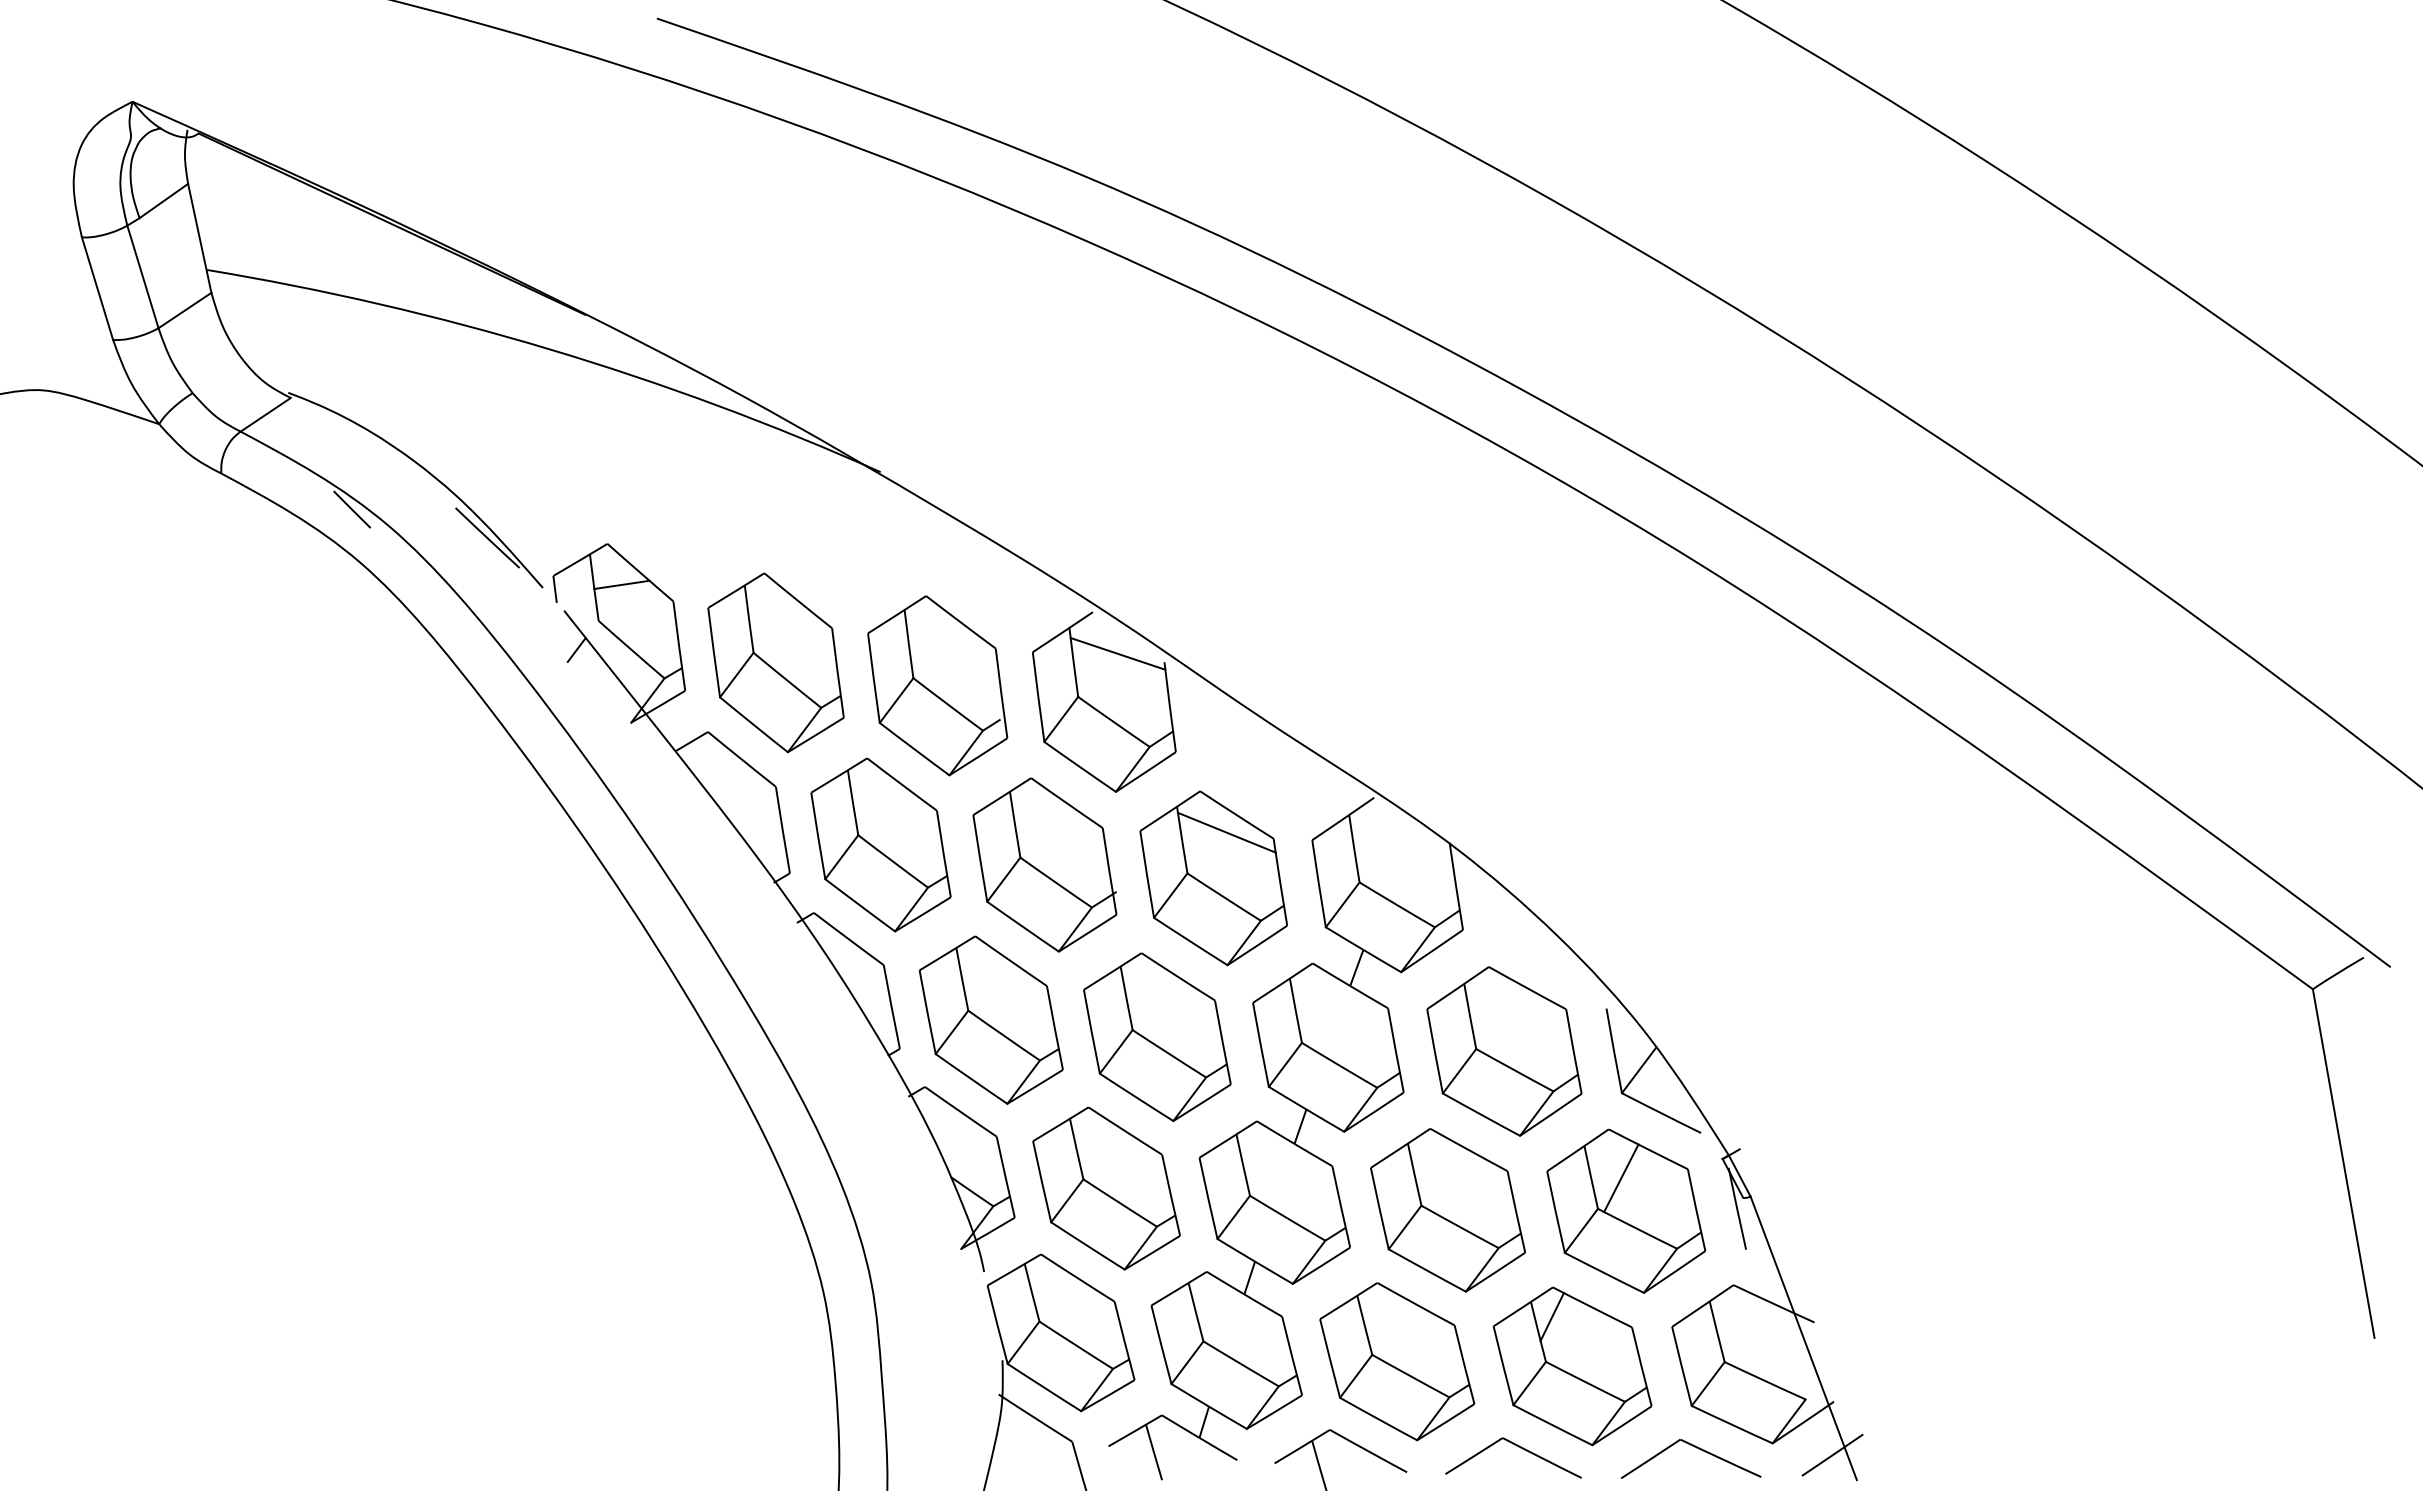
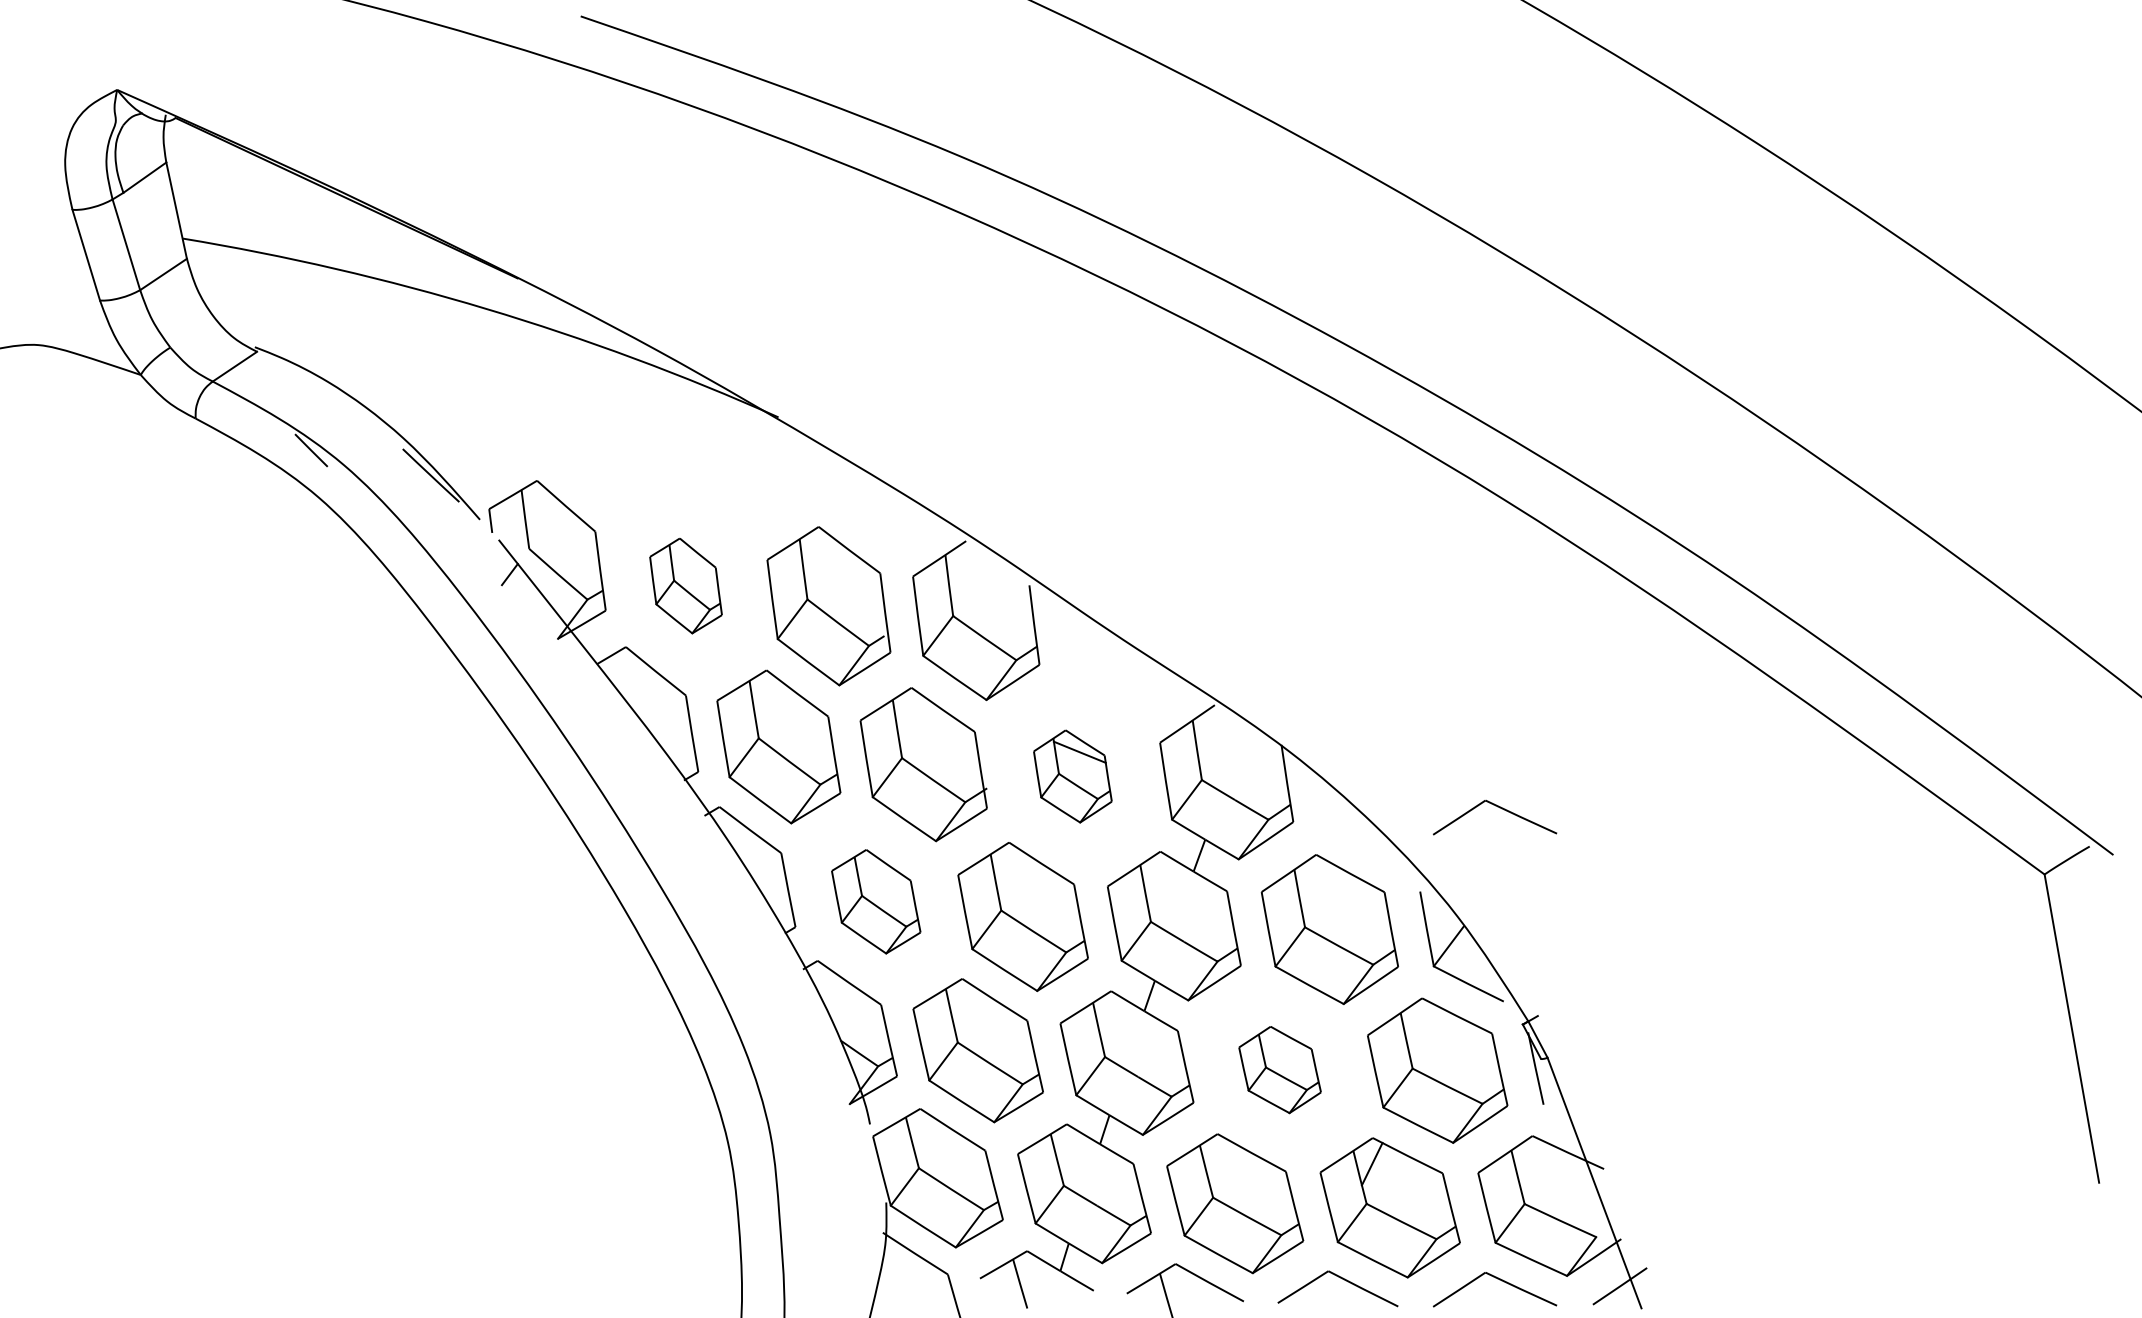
line: (621, 584) -> (549, 516), removed
line: (1117, 653) -> (987, 577), removed
part: (775, 662) -> (685, 585), size x0.6
part: (1213, 878) -> (1072, 776), size x0.6
part: (1696, 914) -> (1499, 808), added
part: (990, 1019) -> (875, 901), size x0.7
line: (1621, 1178) -> (1433, 1041), removed
part: (1447, 1210) -> (1279, 1070), size x0.6

